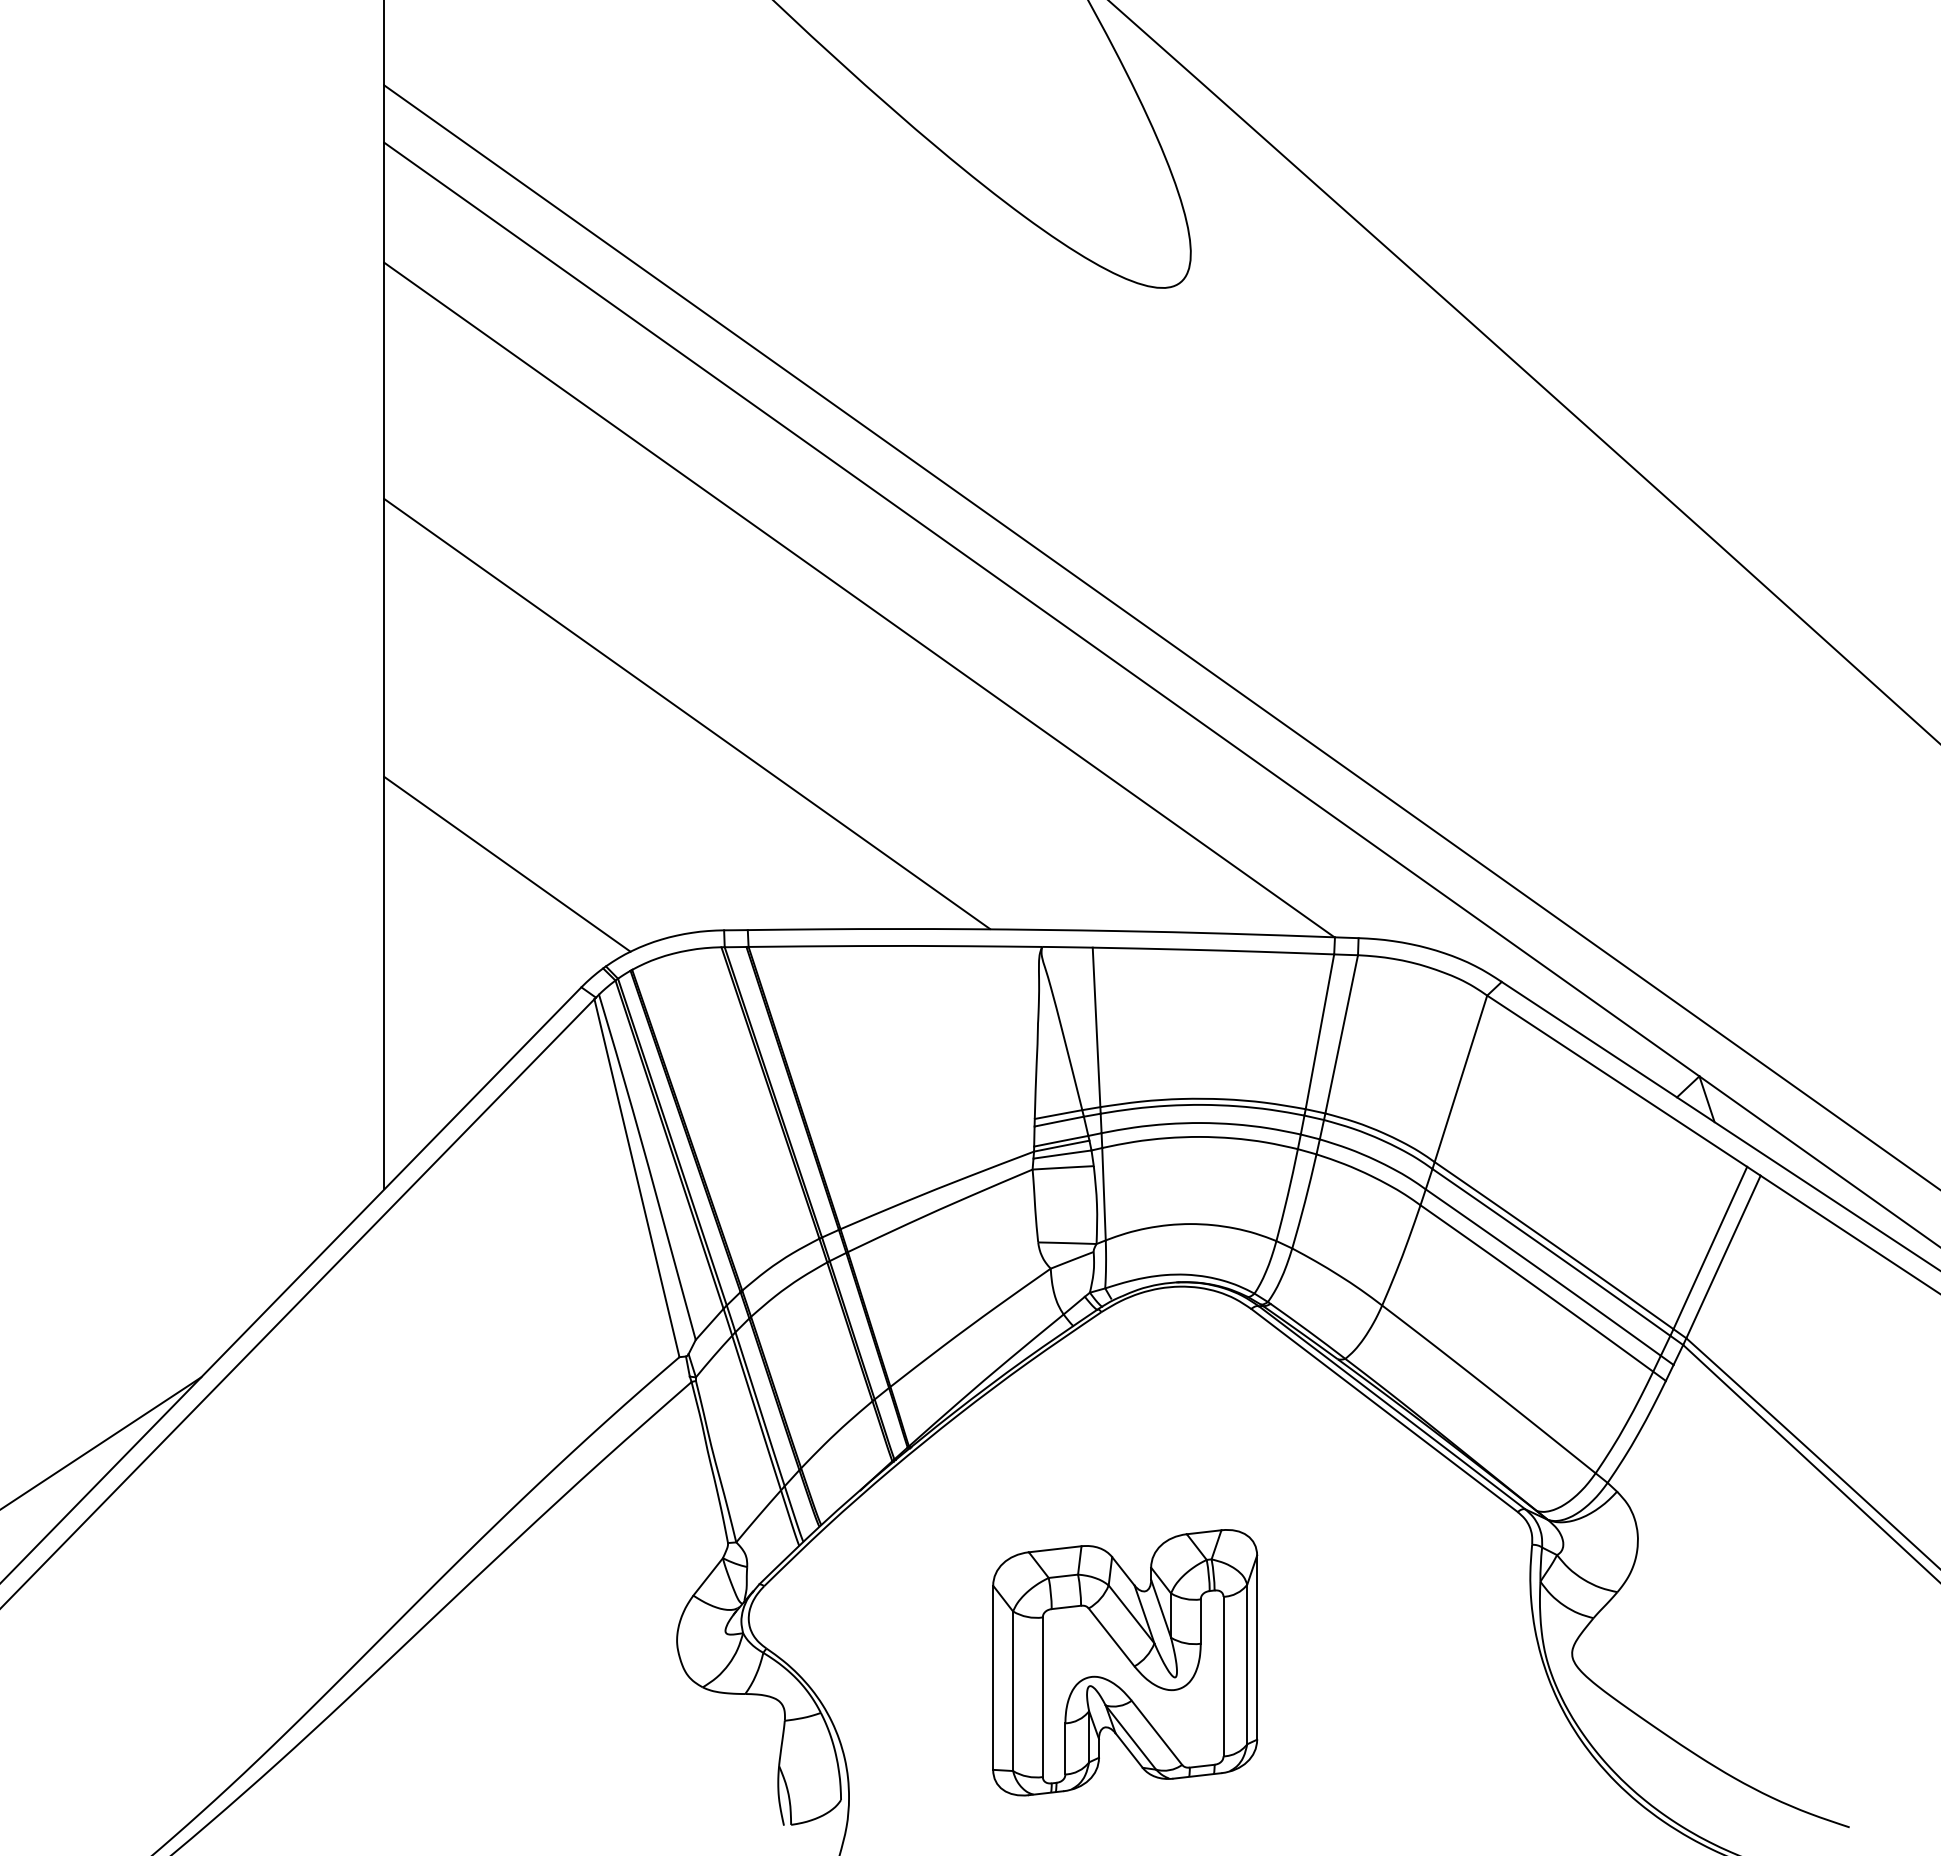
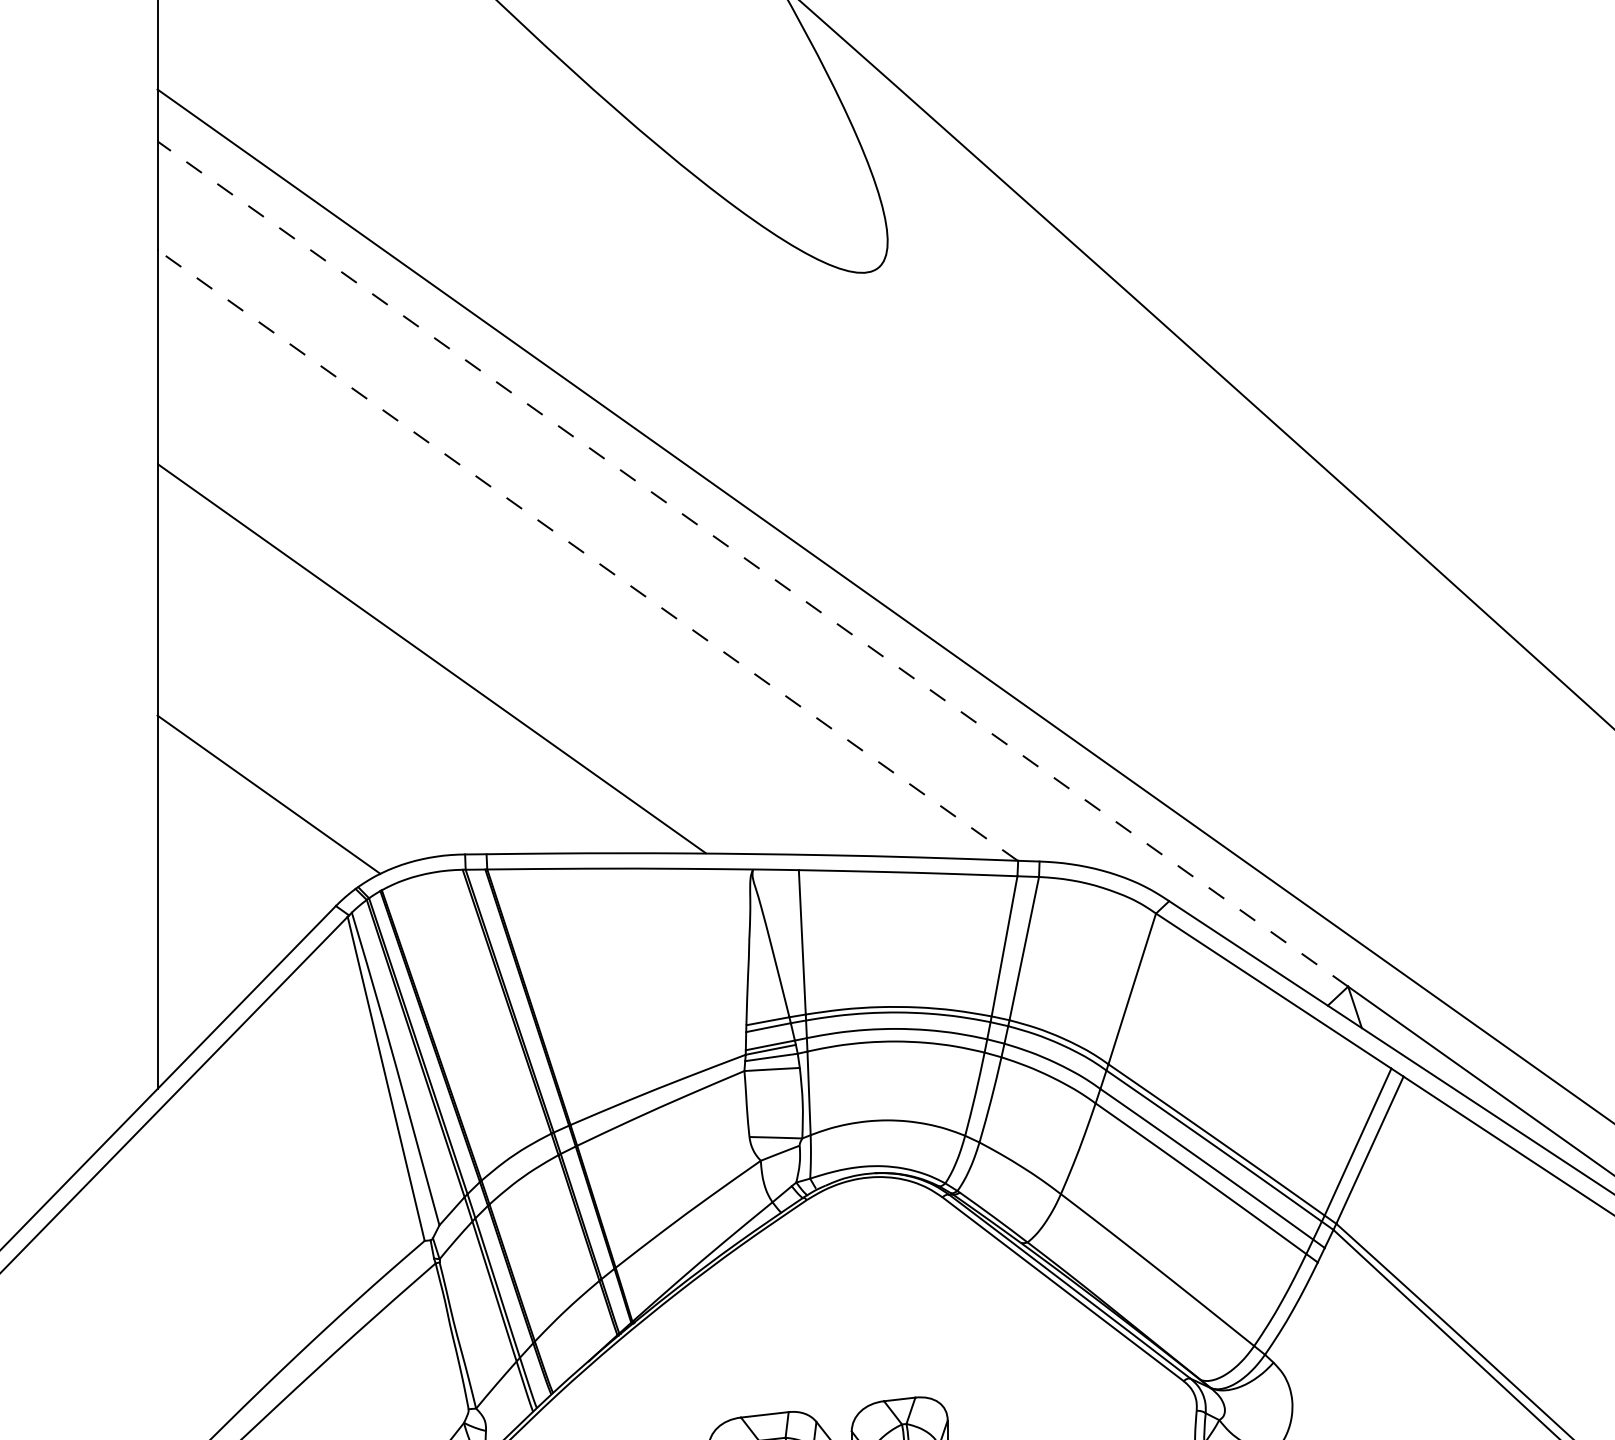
line: (859, 600) -> (587, 555), solid -> dashed
line: (1041, 609) -> (752, 563), solid -> dashed

